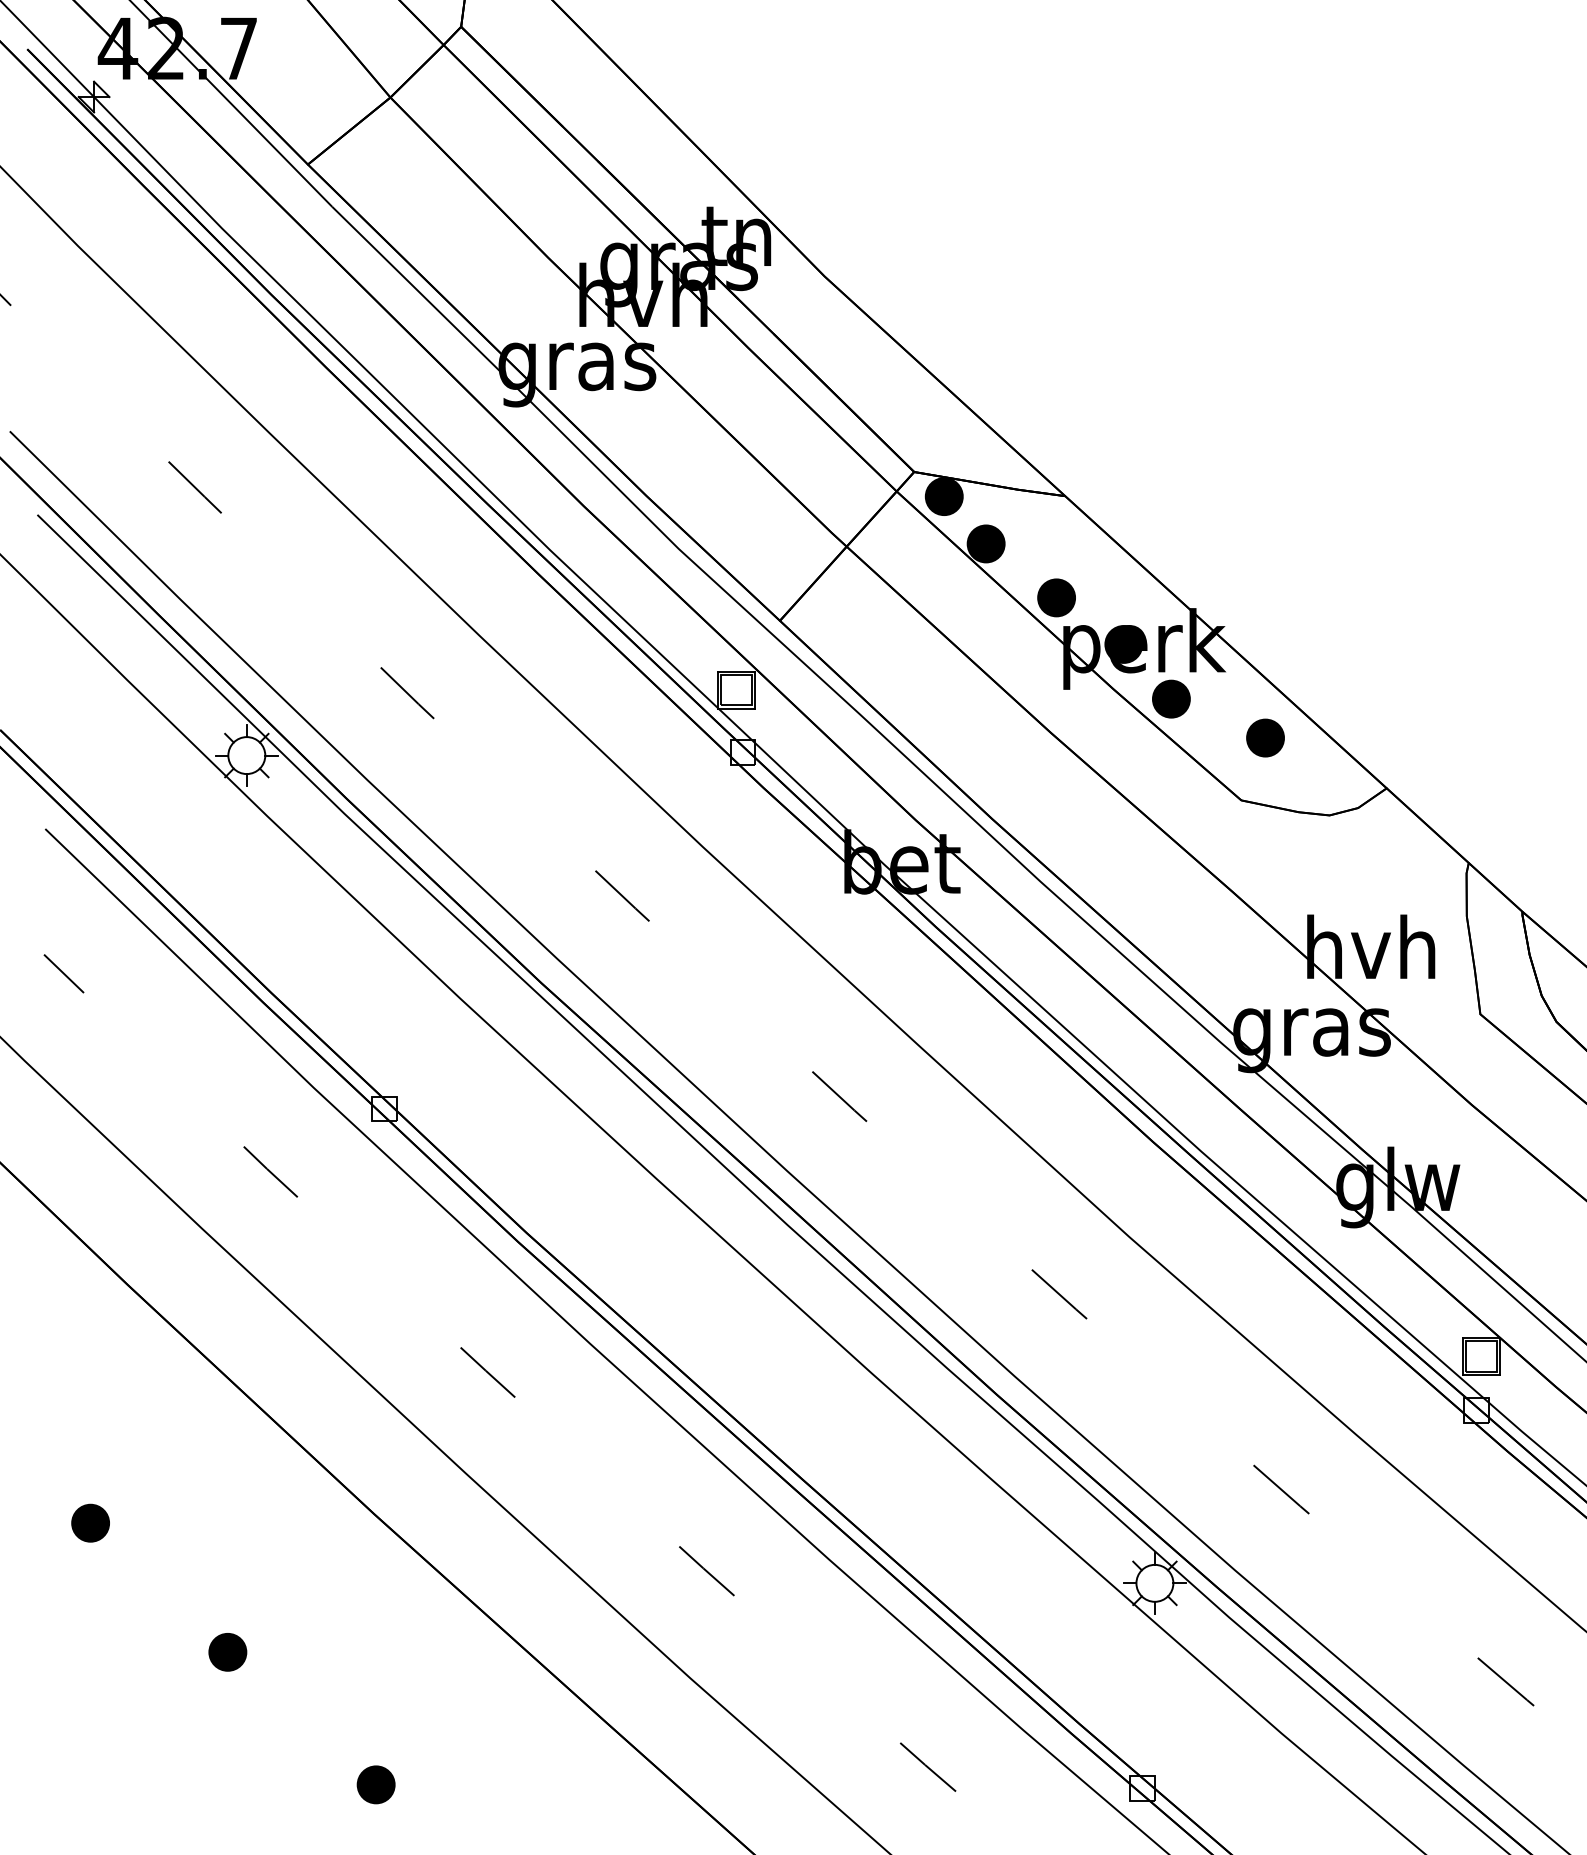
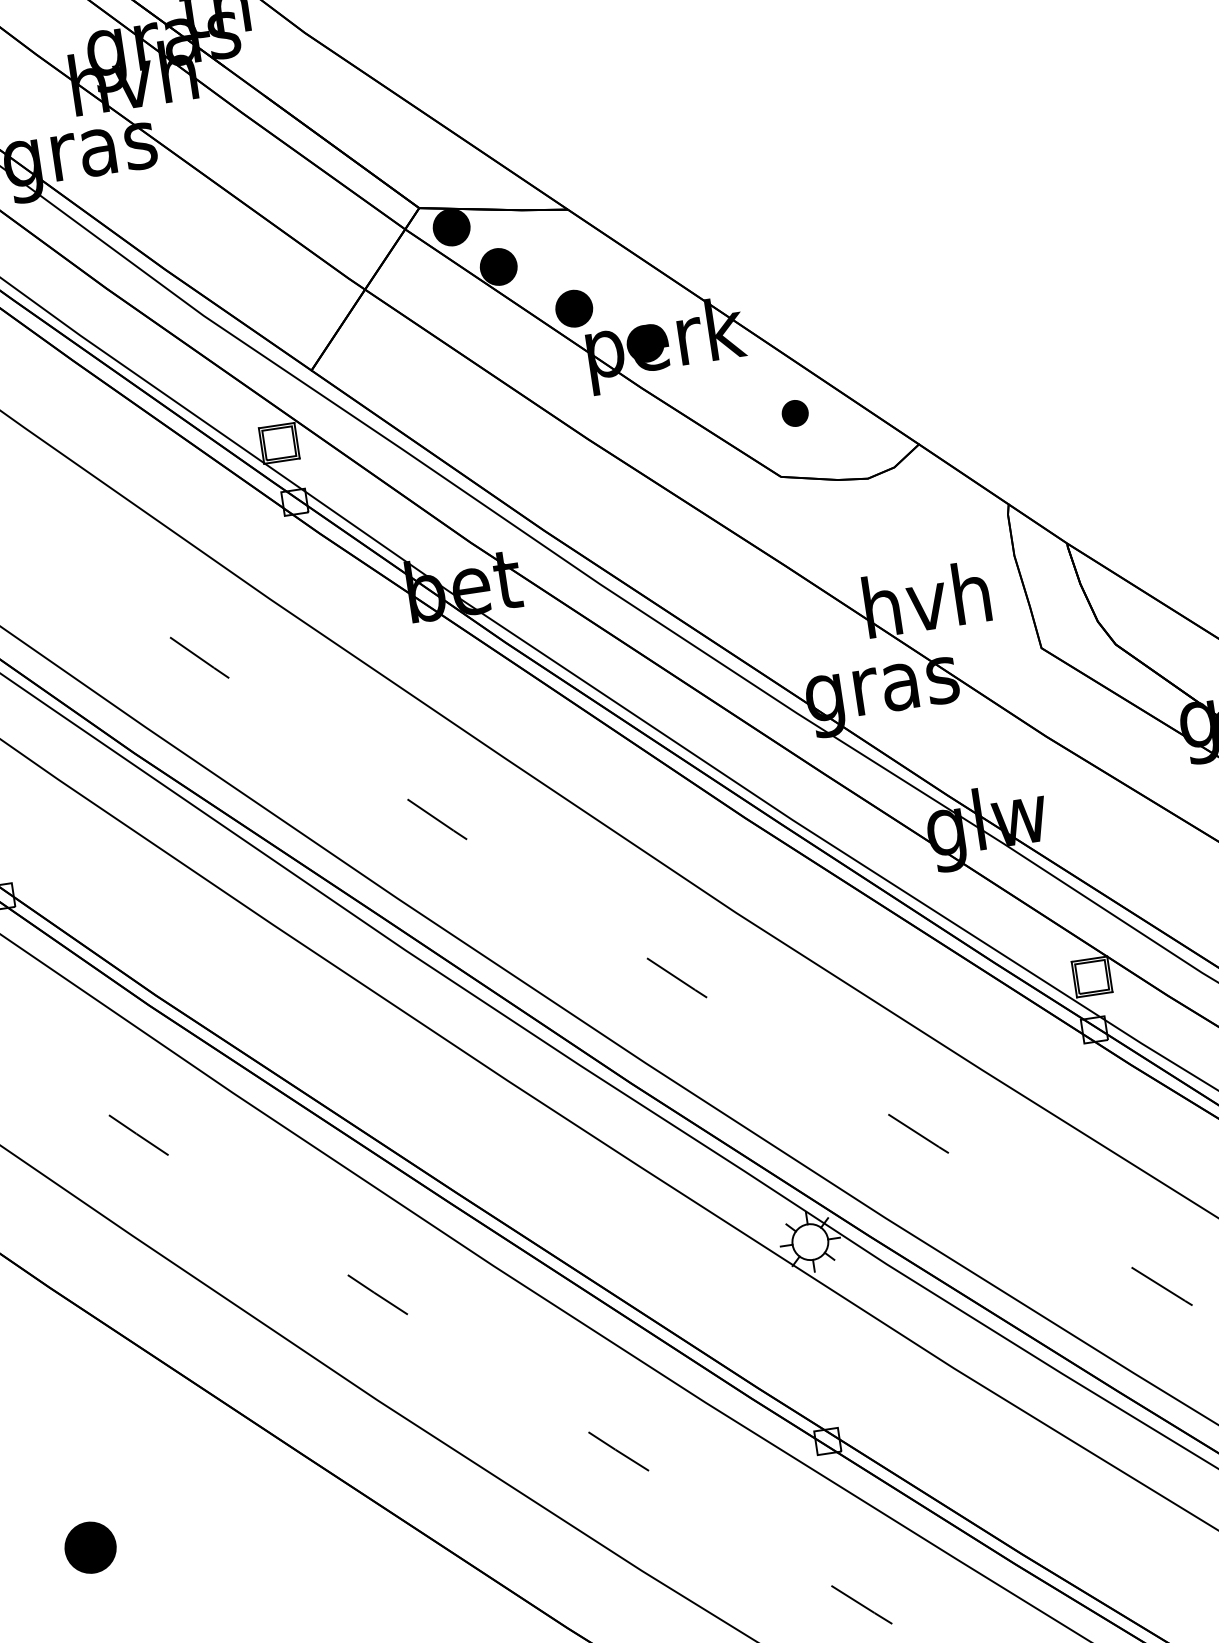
part: (1171, 698) -> (699, 388), removed
part: (1265, 737) -> (795, 412), size x0.7
part: (375, 1784) -> (89, 1547), size x1.4

